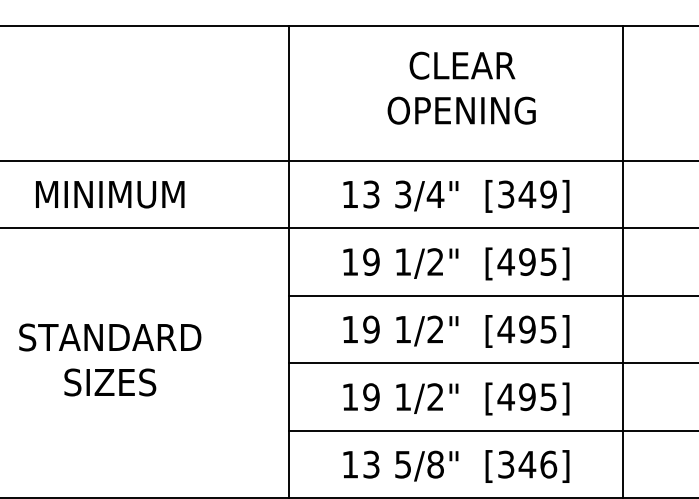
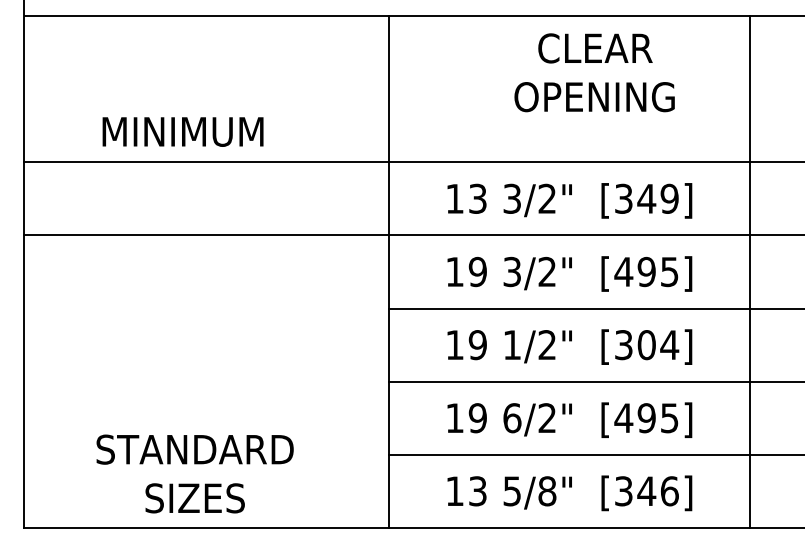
text: (461, 87) -> (594, 72), moved
text: (109, 194) -> (182, 131), moved
text: (434, 194) -> (546, 198), 3/4" -> 3/2"
text: (402, 261) -> (511, 271), 1/2" -> 3/2"
text: (527, 329) -> (646, 345), [495] -> [304]
text: (109, 359) -> (194, 473), moved
text: (403, 397) -> (512, 418), 1/2" -> 6/2"

